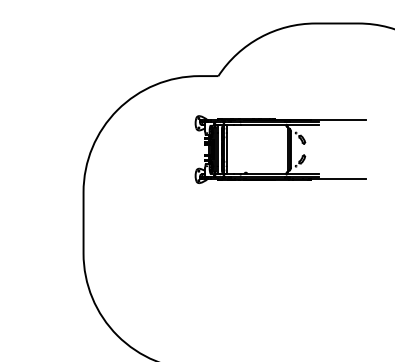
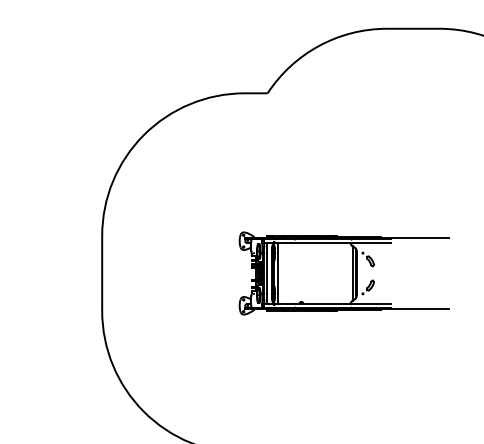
part: (280, 149) -> (343, 273), moved

